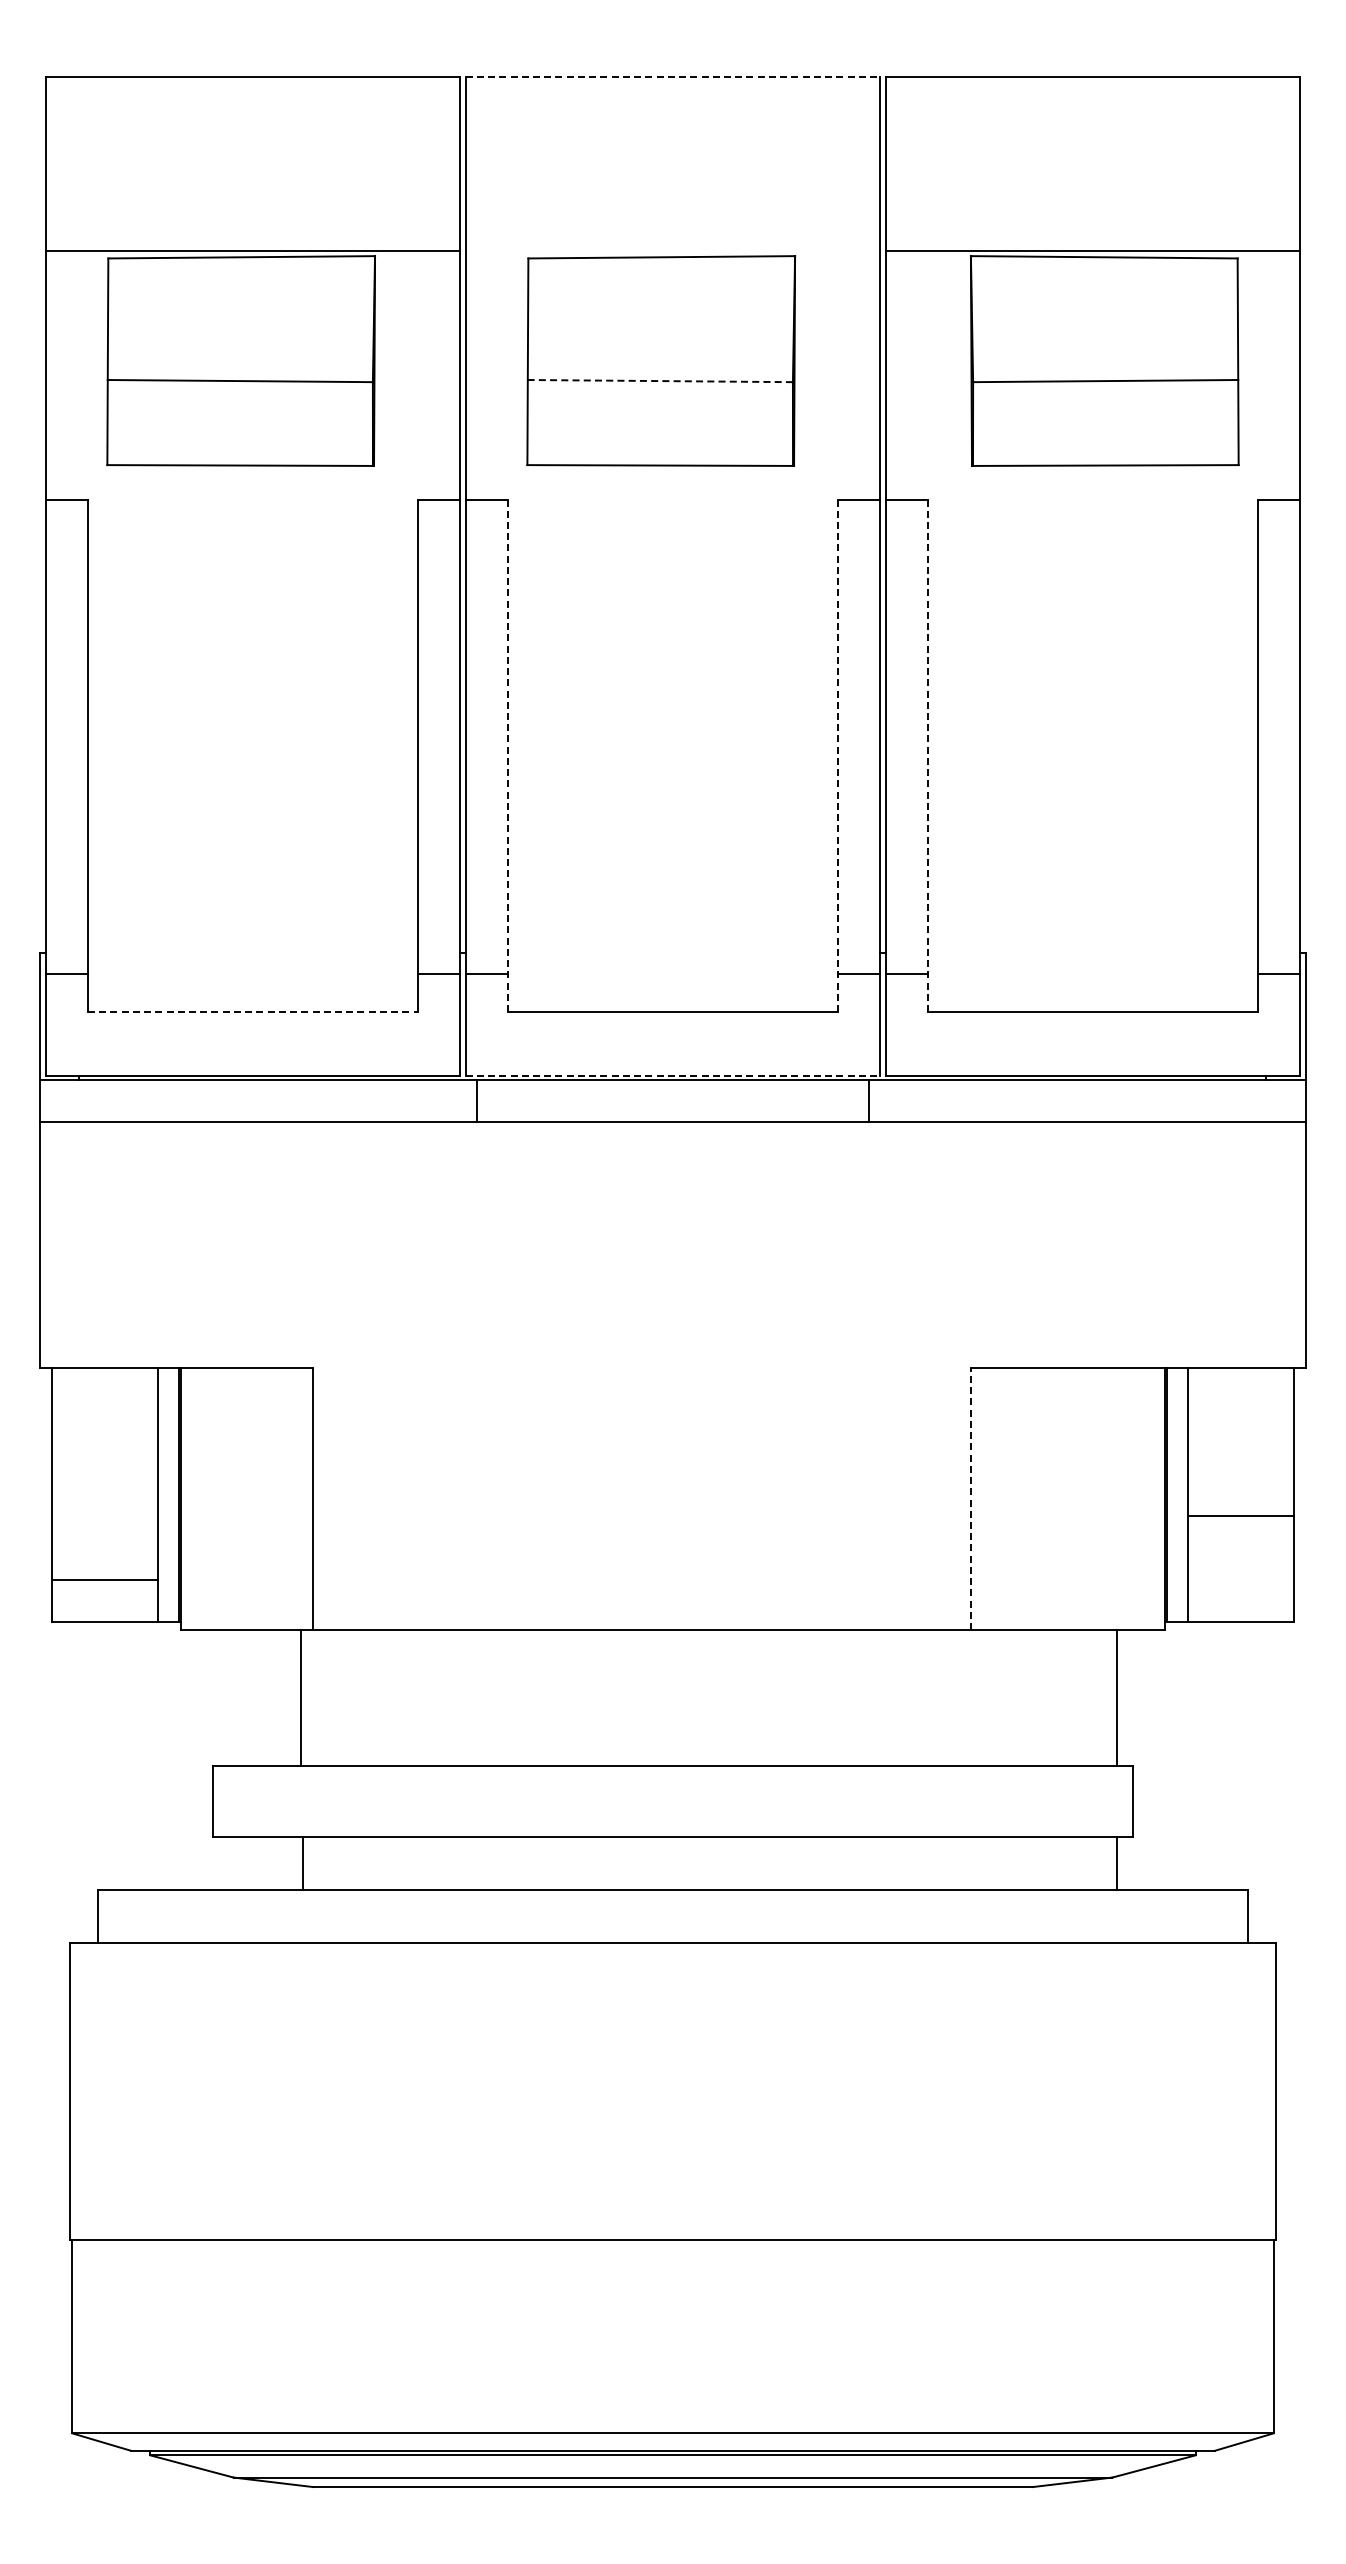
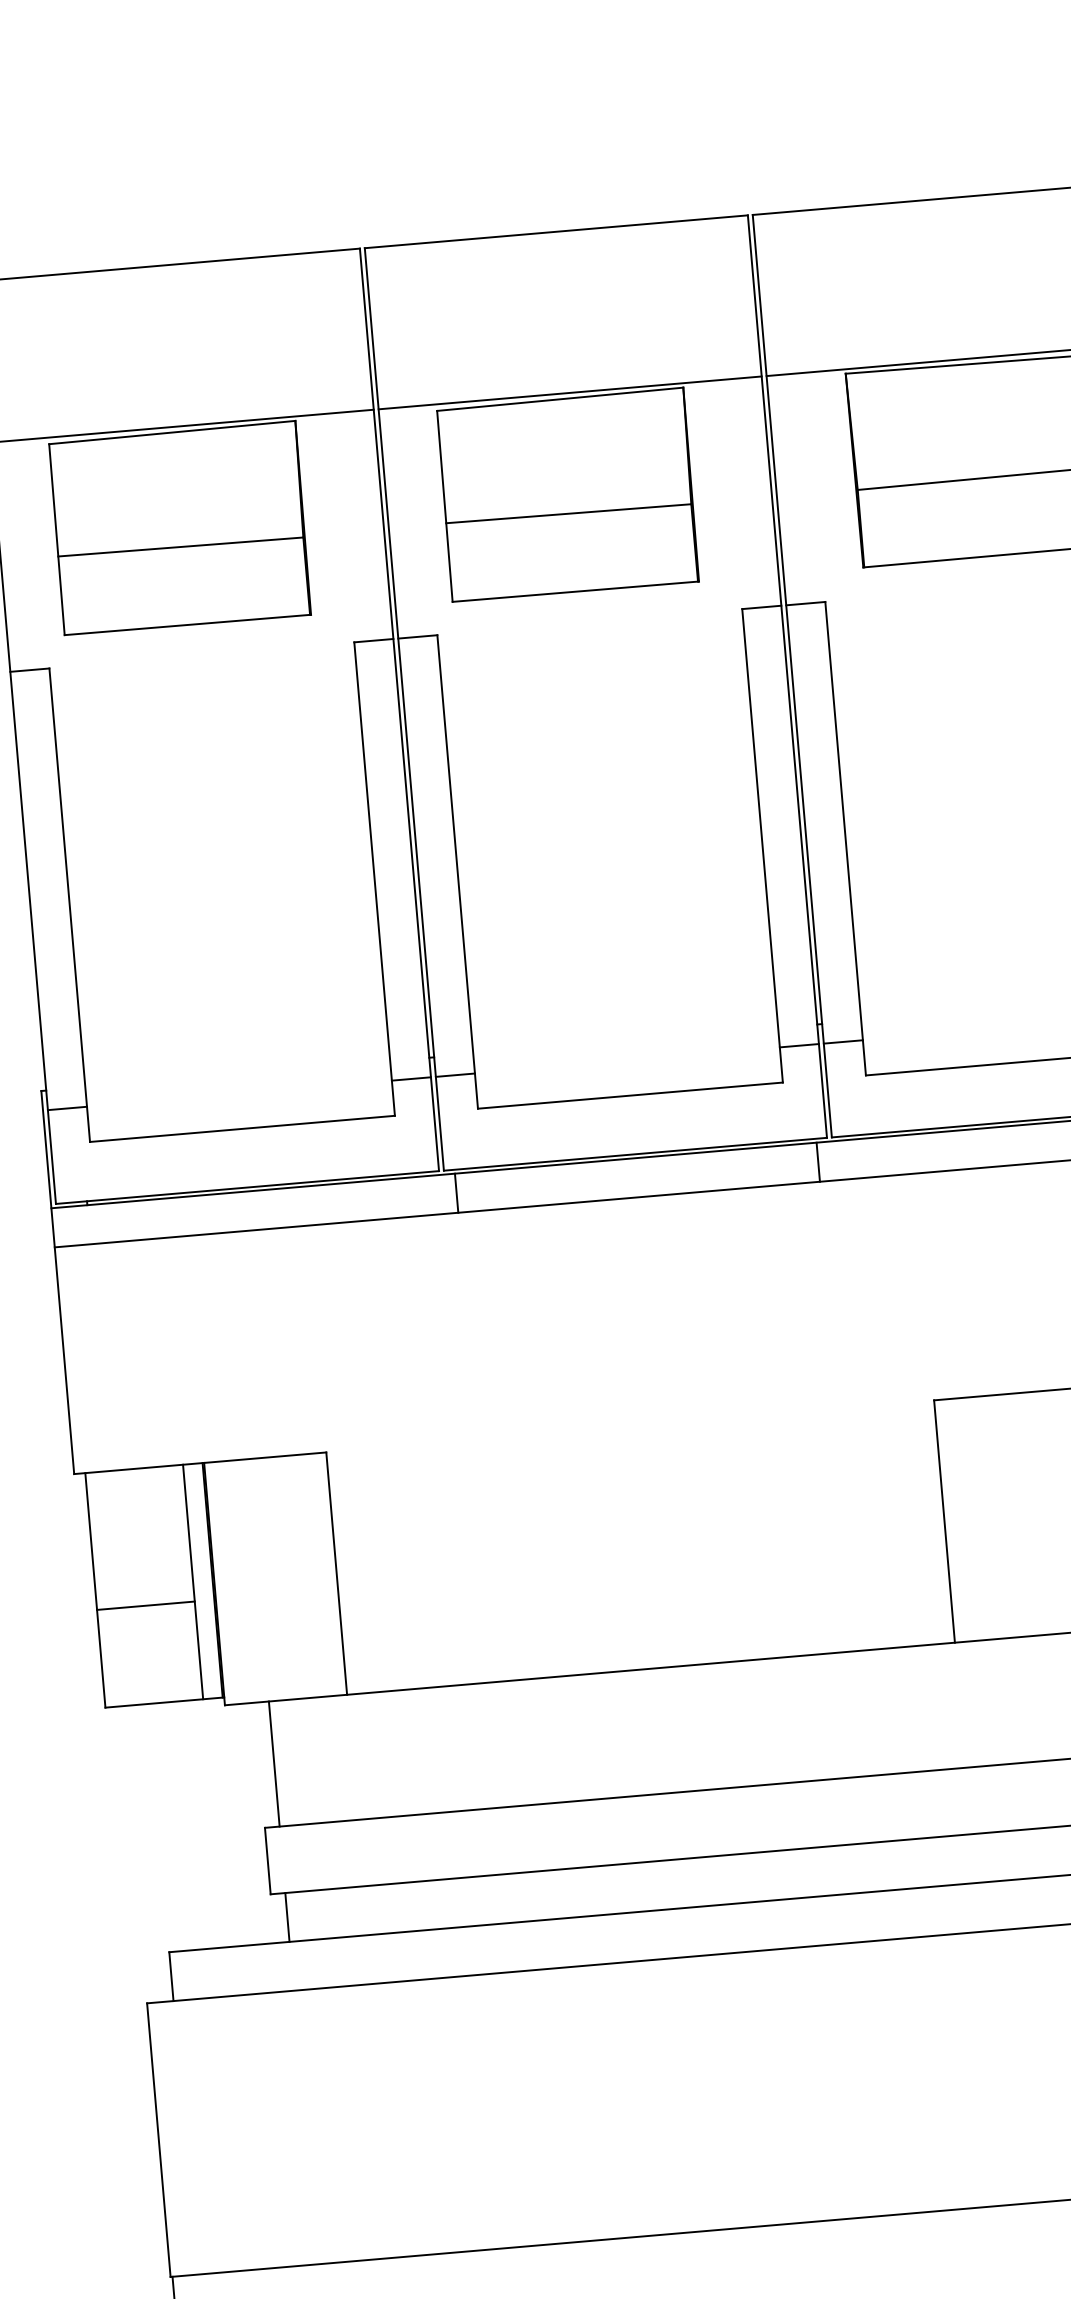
line: (673, 76) -> (556, 231), dashed -> solid
line: (672, 251) -> (569, 393), added
line: (660, 381) -> (568, 514), dashed -> solid
line: (507, 756) -> (457, 872), dashed -> solid
line: (838, 756) -> (763, 846), dashed -> solid
line: (927, 756) -> (845, 839), dashed -> solid
line: (253, 1012) -> (242, 1129), dashed -> solid
line: (673, 1075) -> (635, 1154), dashed -> solid
line: (971, 1498) -> (944, 1521), dashed -> solid
line: (105, 1579) -> (146, 1605), moved
line: (300, 1697) -> (274, 1763), moved
line: (302, 1863) -> (287, 1917), moved

